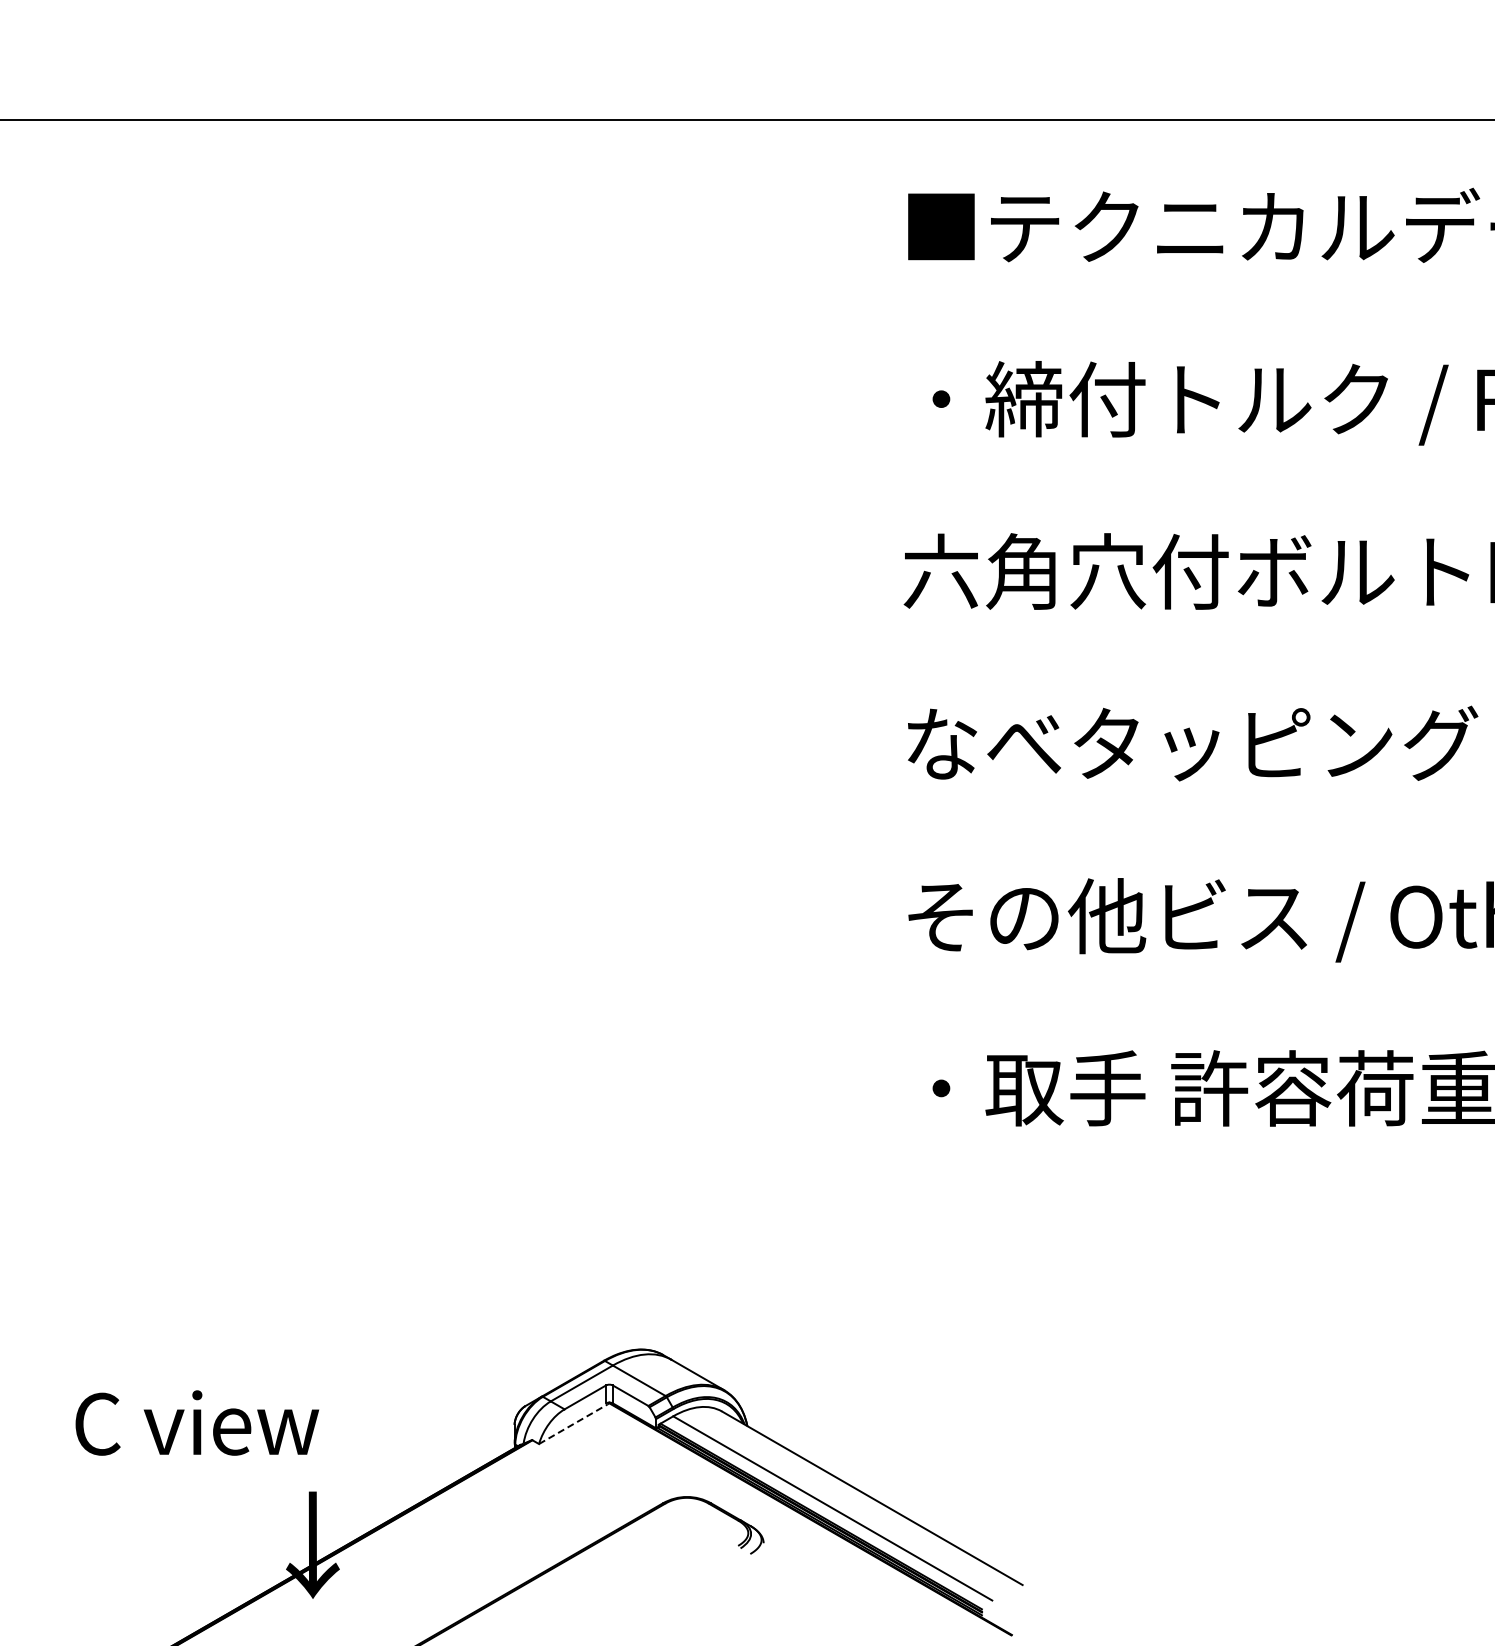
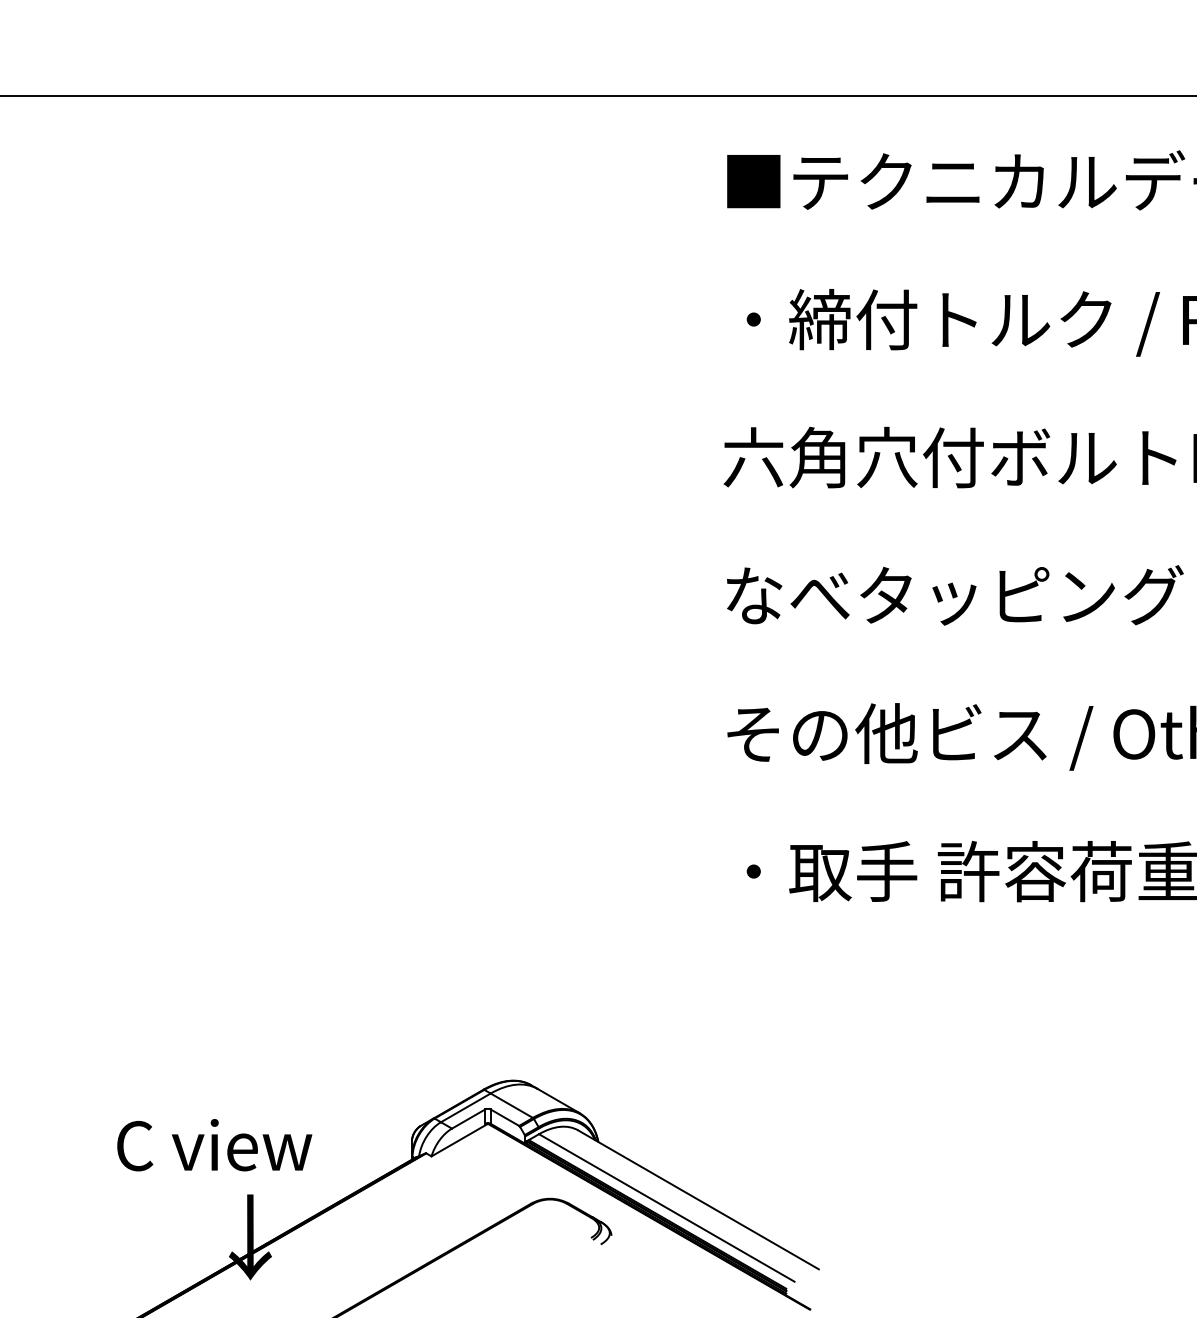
text: (197, 1422) -> (214, 1144), moved
line: (573, 1424) -> (459, 1140), dashed -> solid

